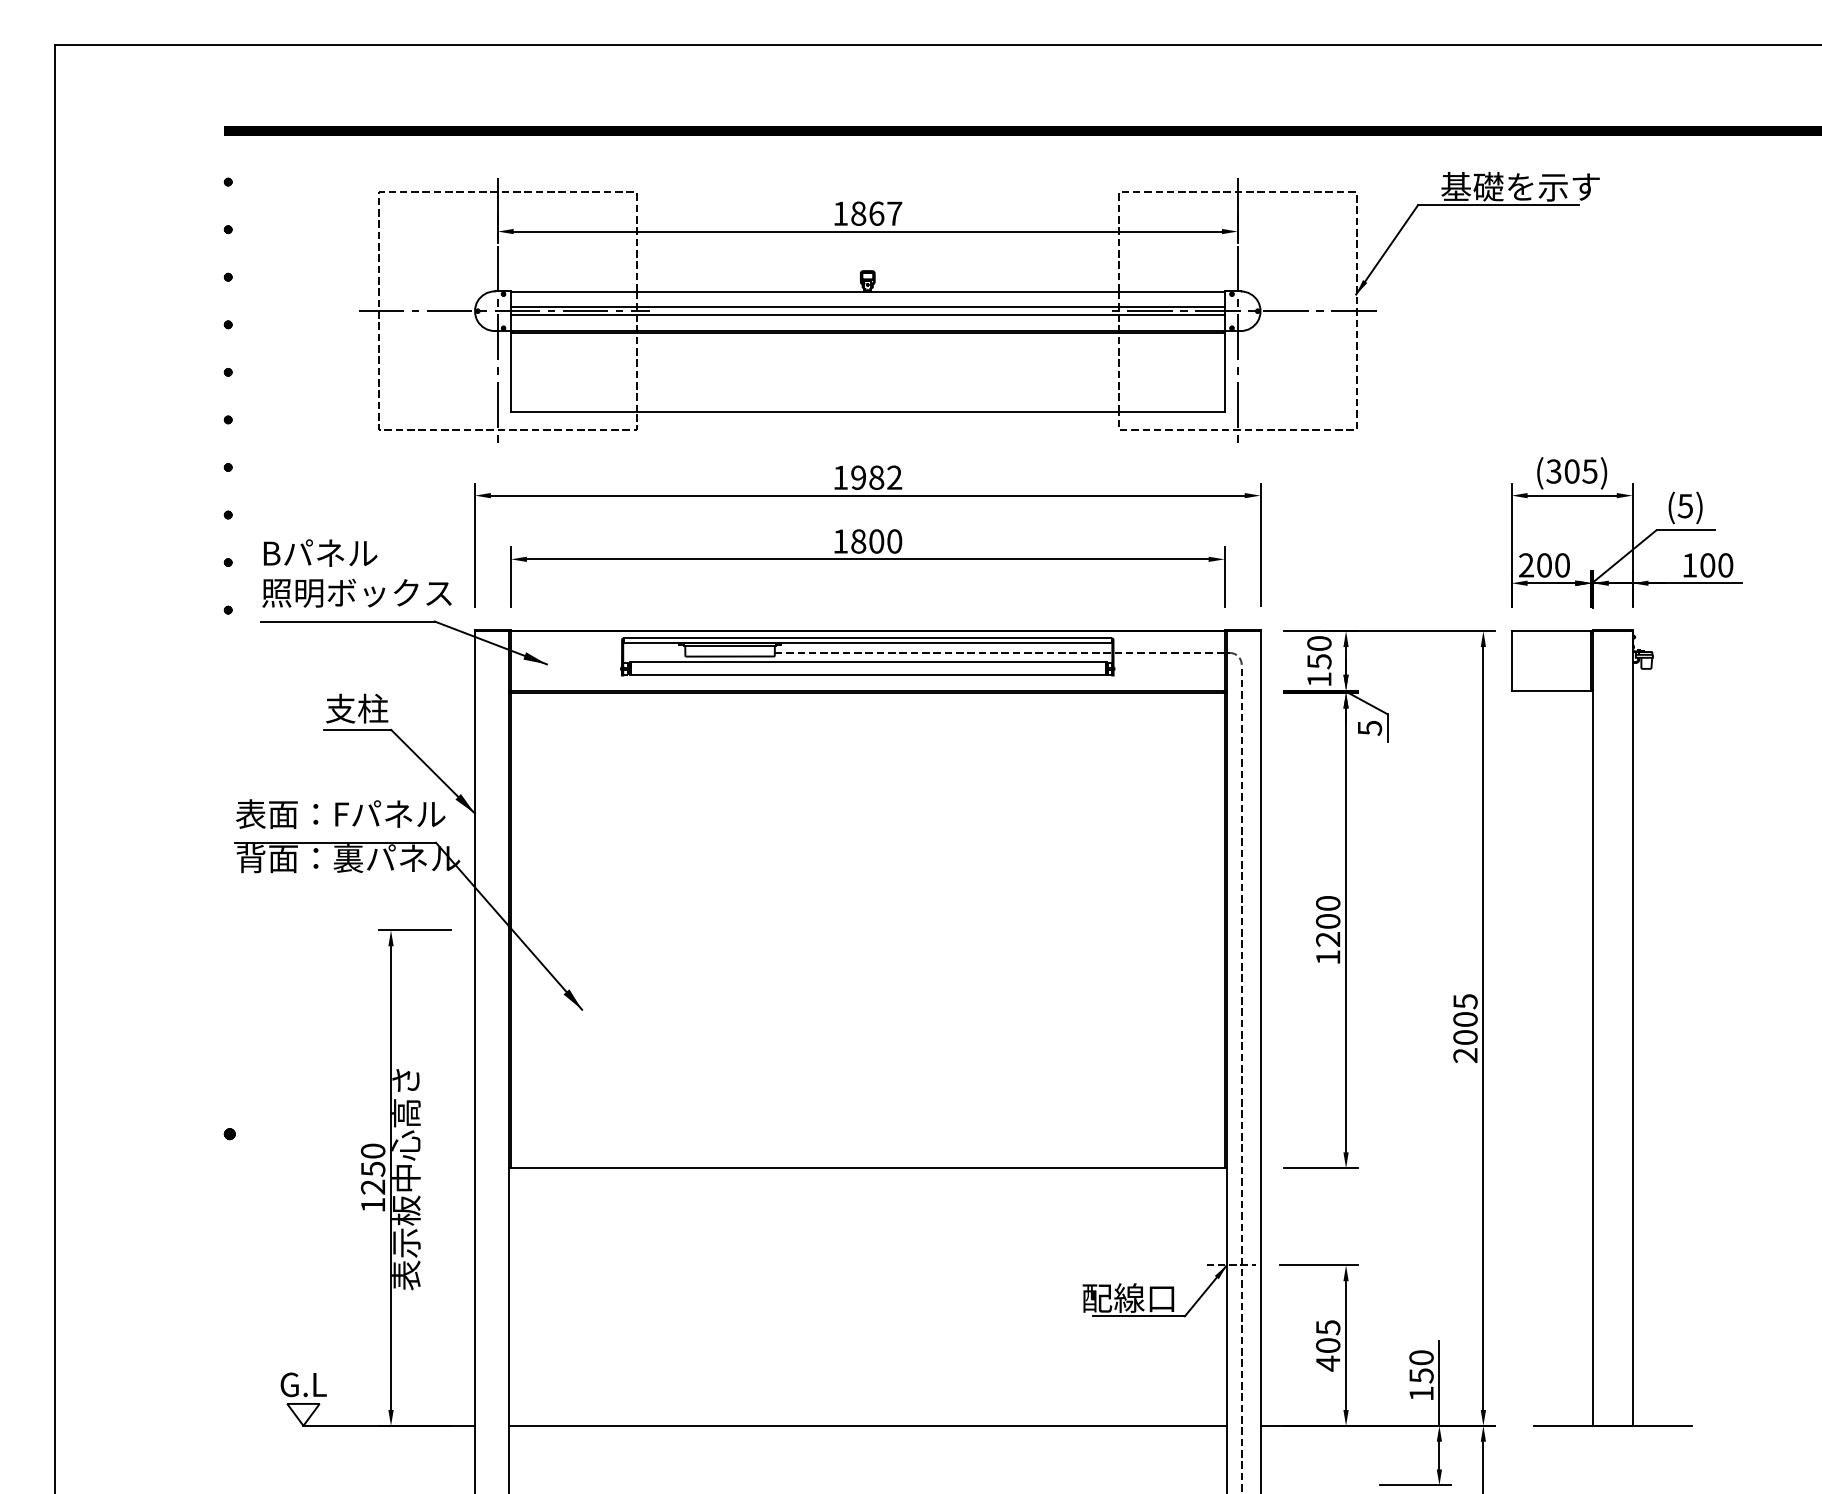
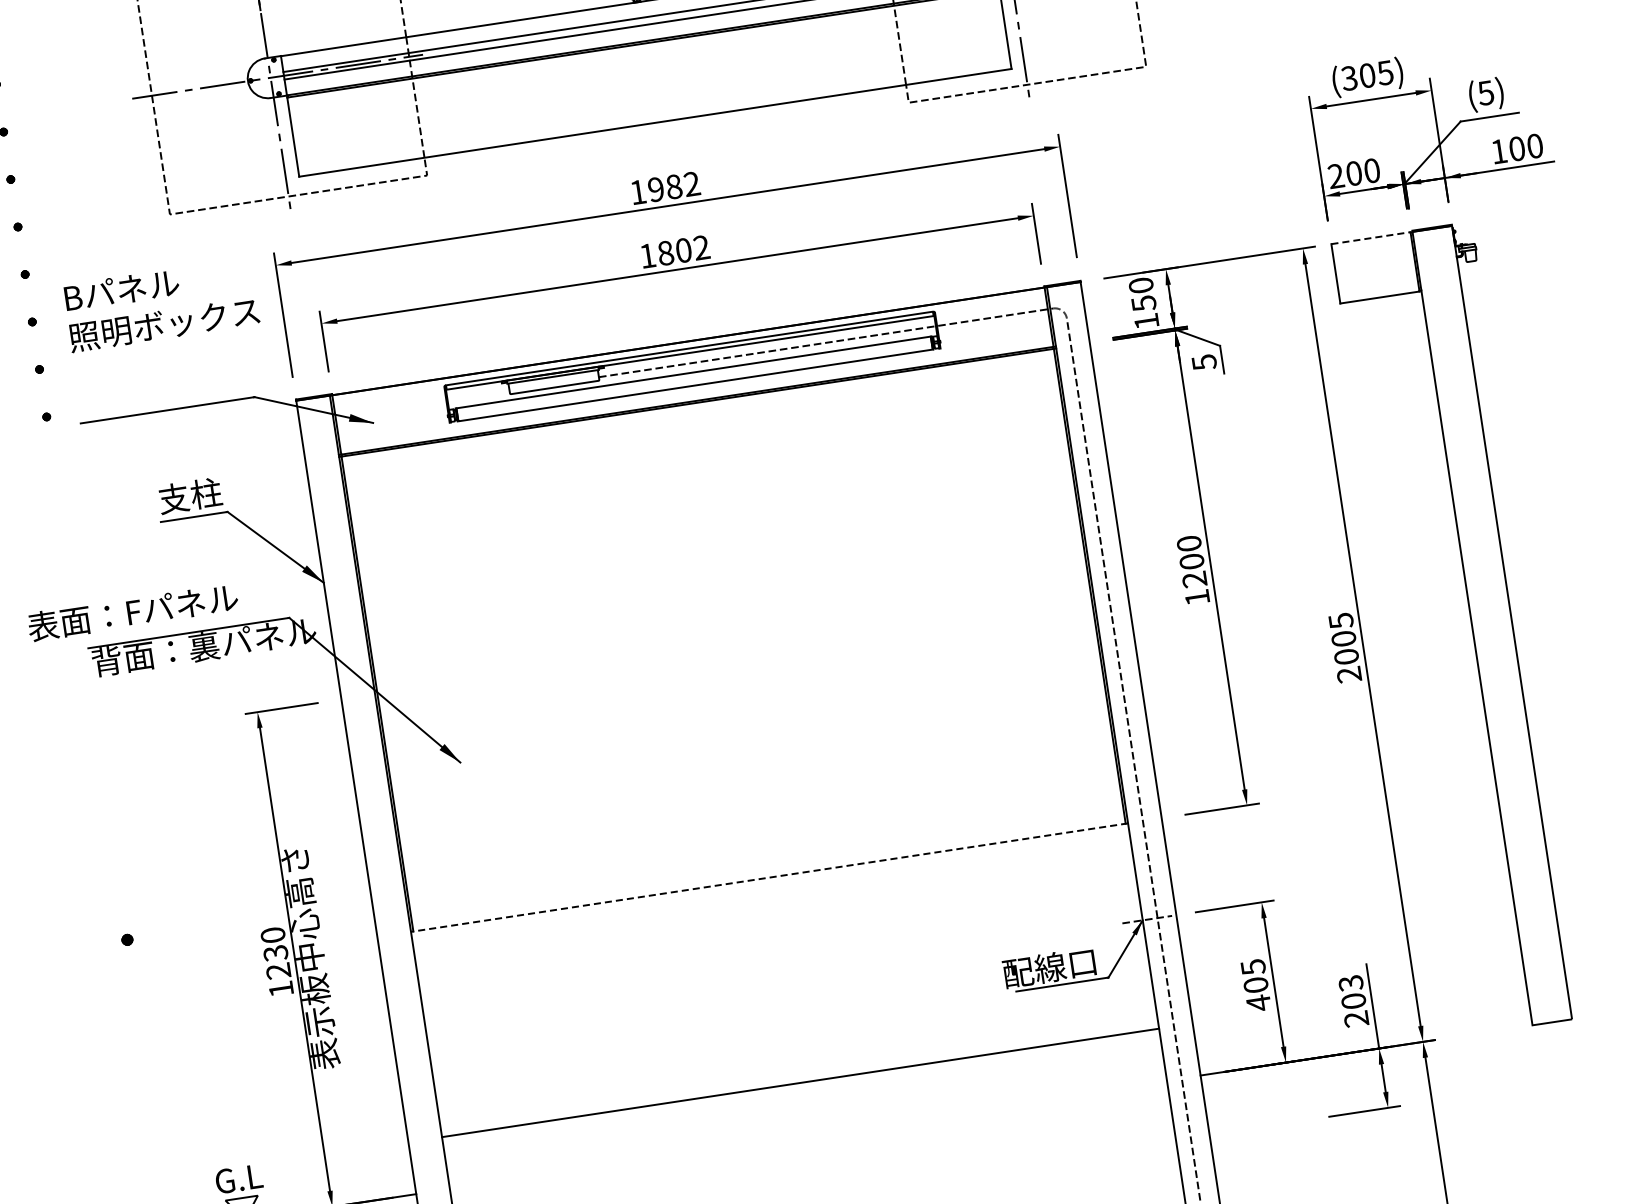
text: (894, 541) -> (701, 247), 1800 -> 1802
text: (356, 573) -> (160, 305), moved
line: (1551, 631) -> (1371, 238), solid -> dashed
text: (340, 813) -> (132, 611), moved
text: (372, 1168) -> (275, 952), 1250 -> 1230
line: (867, 1168) -> (769, 877), solid -> dashed
text: (1421, 1375) -> (1353, 1000), 150 -> 203
line: (867, 1425) -> (800, 1082), moved
line: (1612, 1425) -> (1551, 1022), removed

